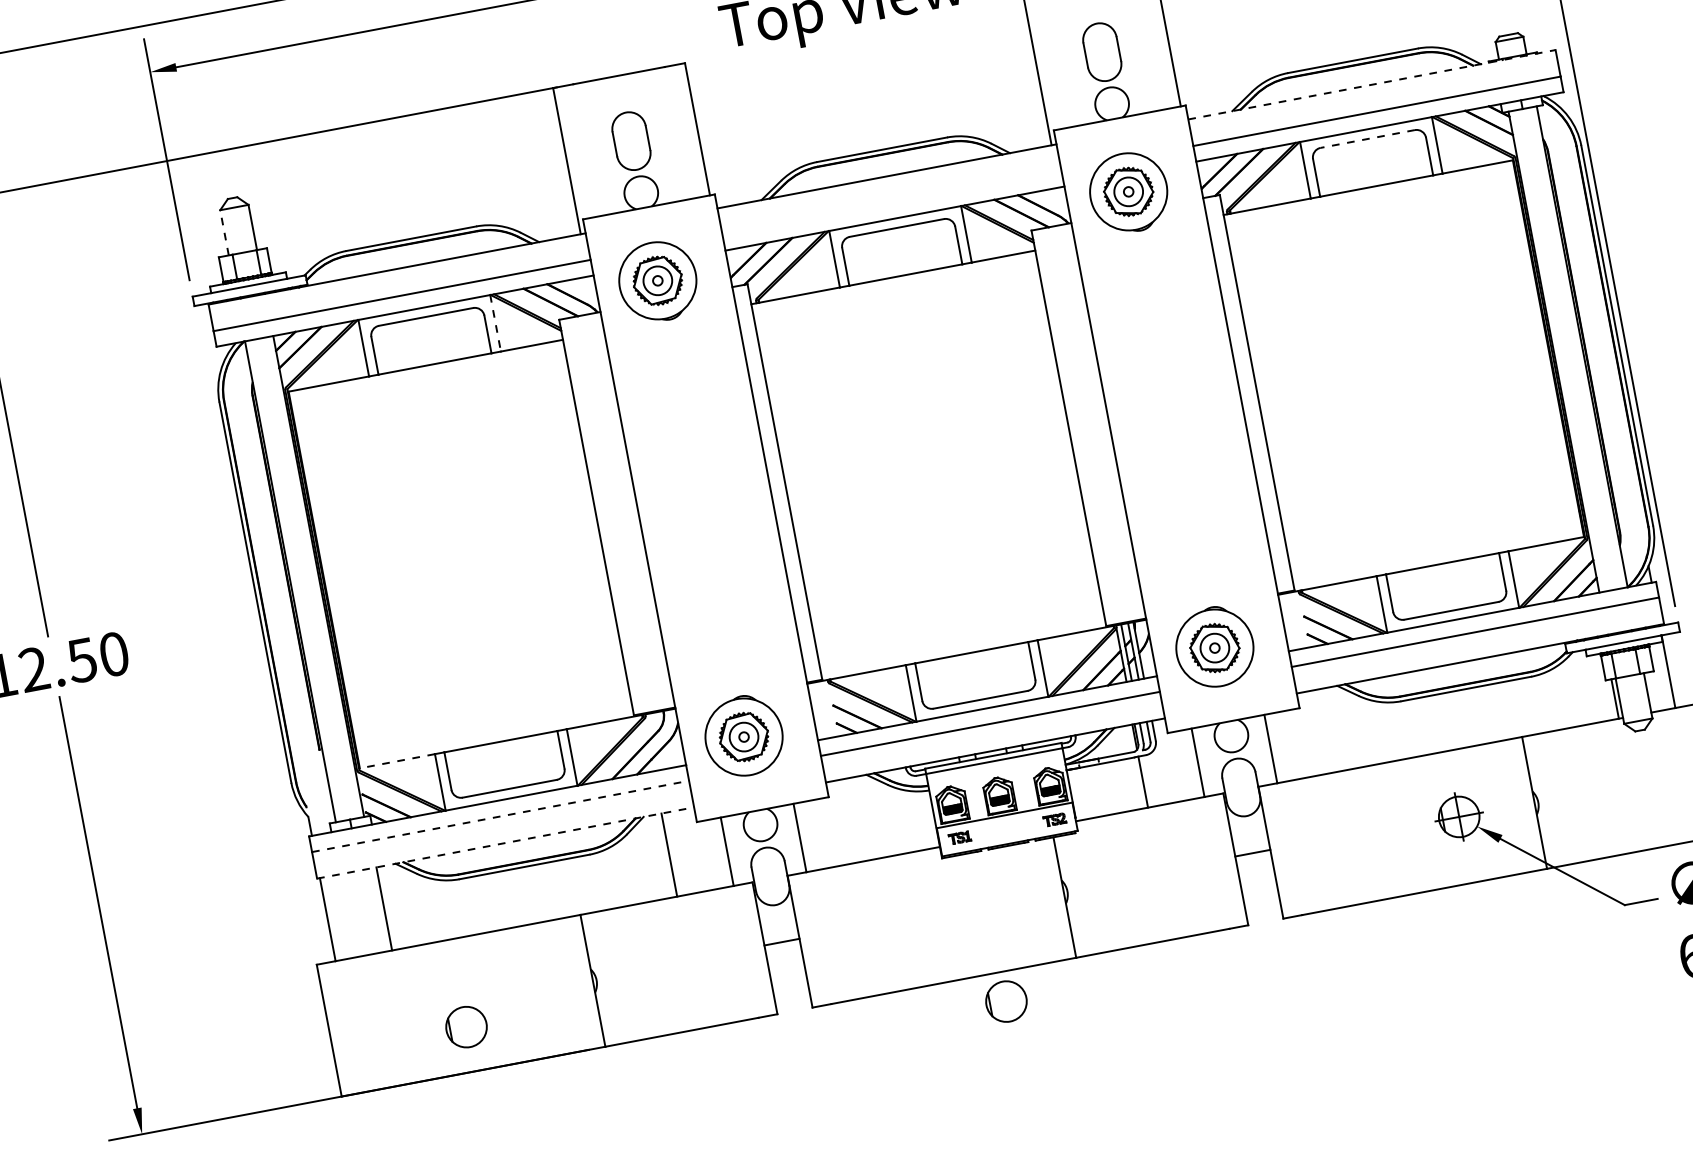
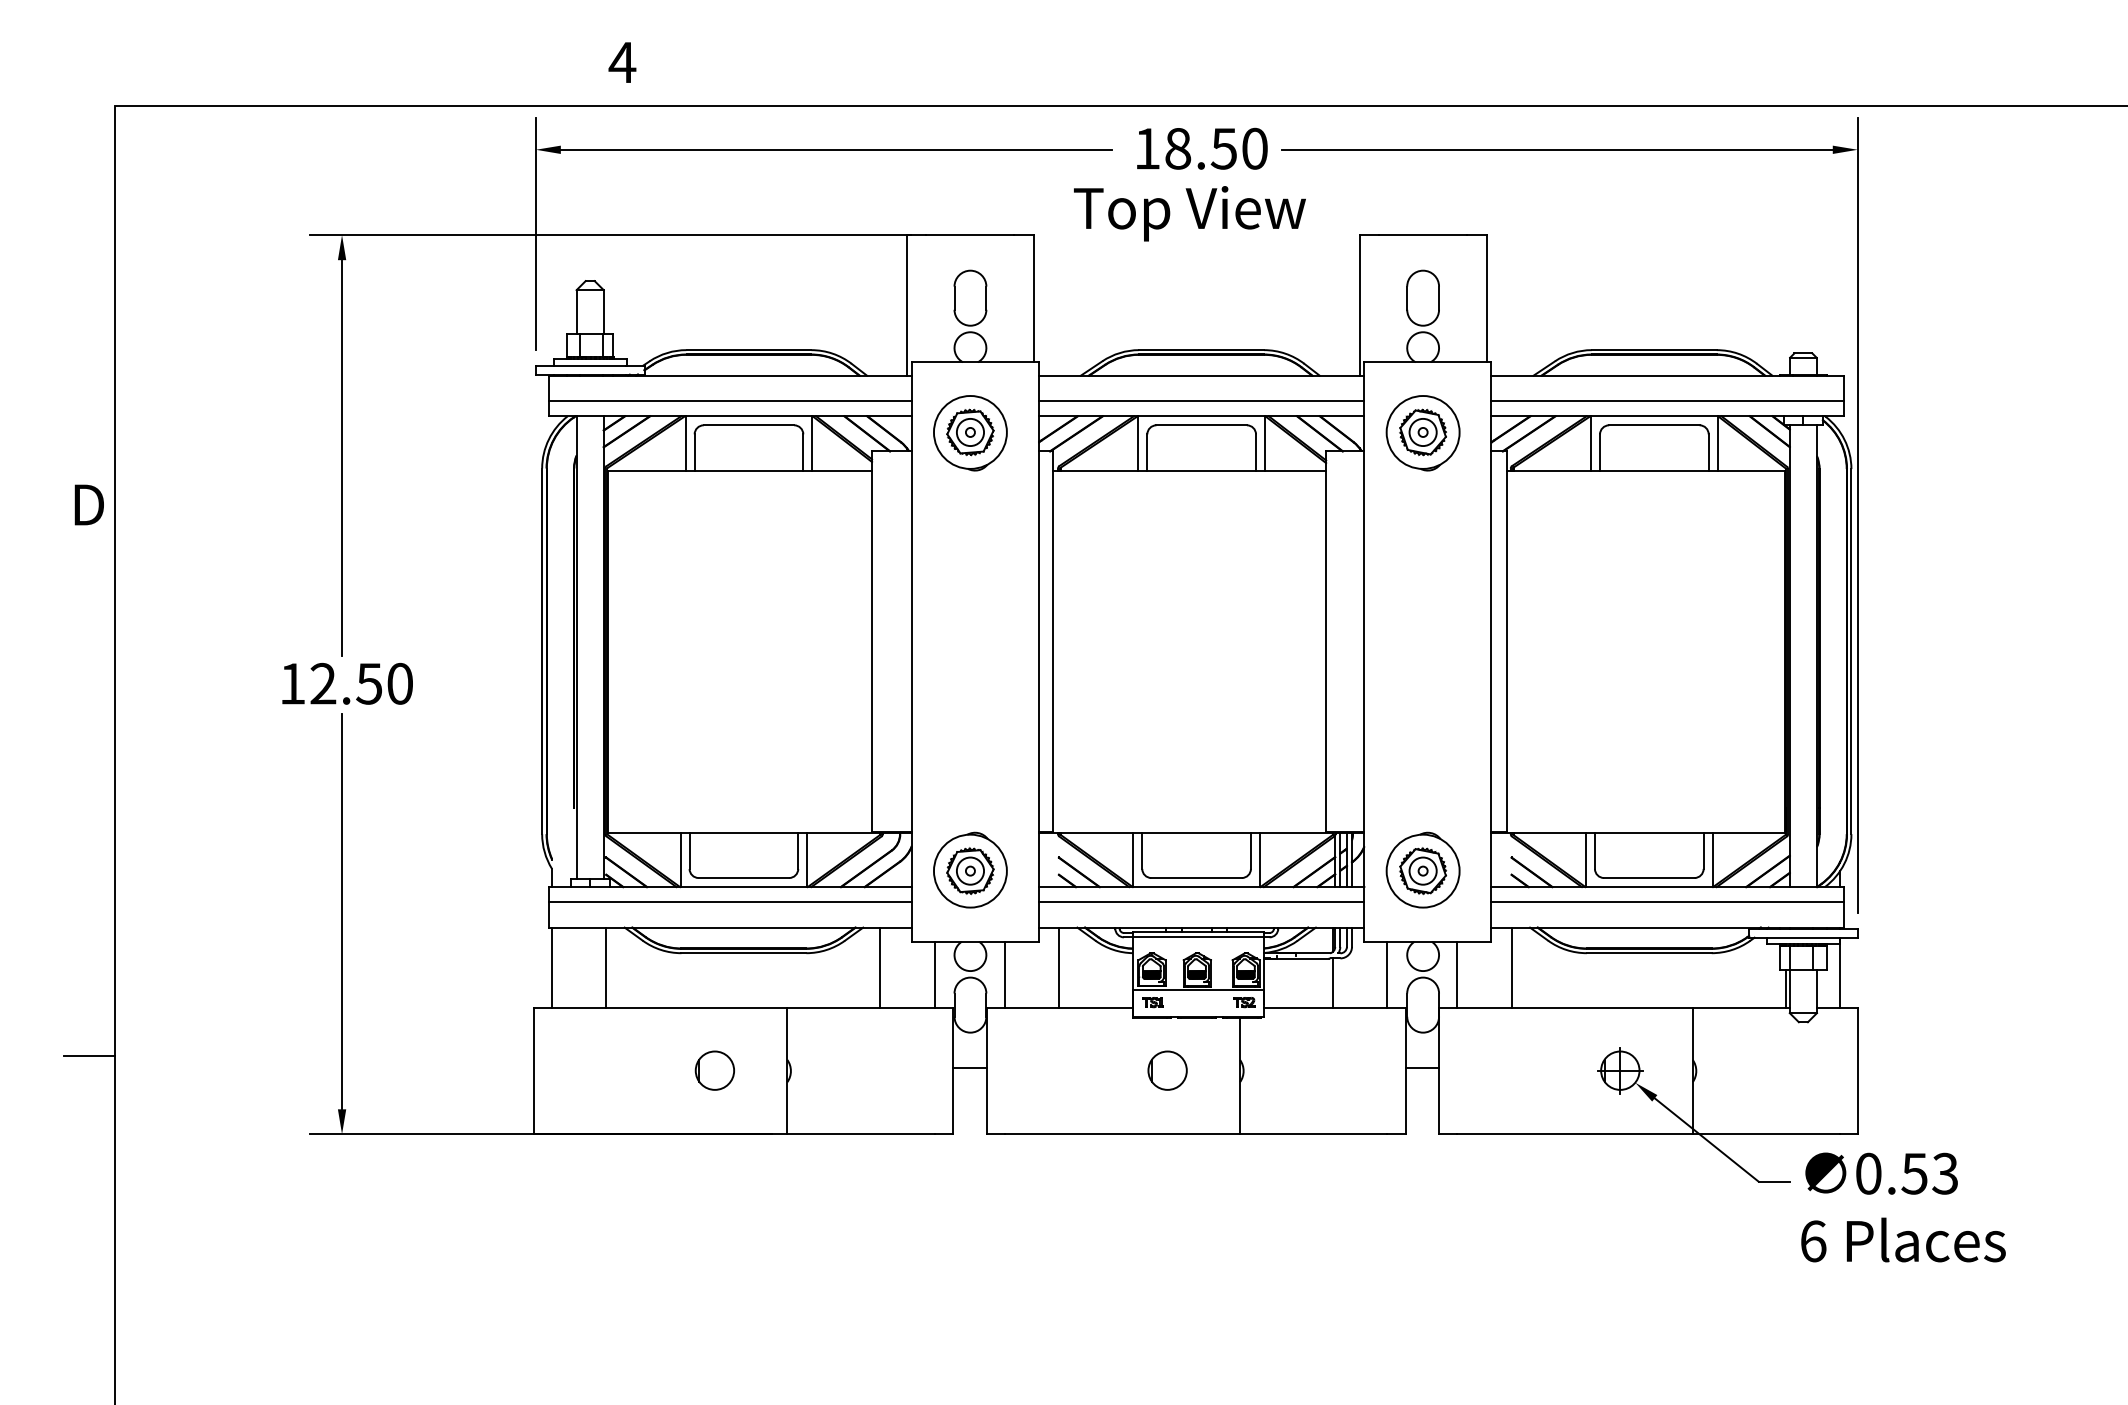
line: (1371, 84) -> (1667, 375), dashed -> solid
line: (1366, 139) -> (1653, 425), dashed -> solid
line: (892, 203) -> (1201, 401), added
line: (224, 232) -> (576, 311), dashed -> solid
line: (495, 323) -> (812, 443), dashed -> solid
line: (1325, 730) -> (1511, 967), added
line: (396, 761) -> (643, 832), dashed -> solid
line: (501, 816) -> (731, 902), dashed -> solid
line: (855, 819) -> (1059, 967), added
line: (506, 842) -> (731, 927), dashed -> solid
part: (1006, 1001) -> (1167, 1070), moved
part: (466, 1027) -> (714, 1070), moved

